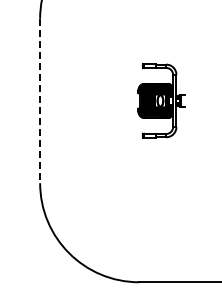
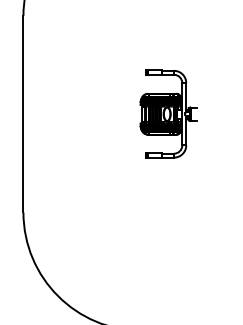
line: (40, 101) -> (23, 114), dashed -> solid

